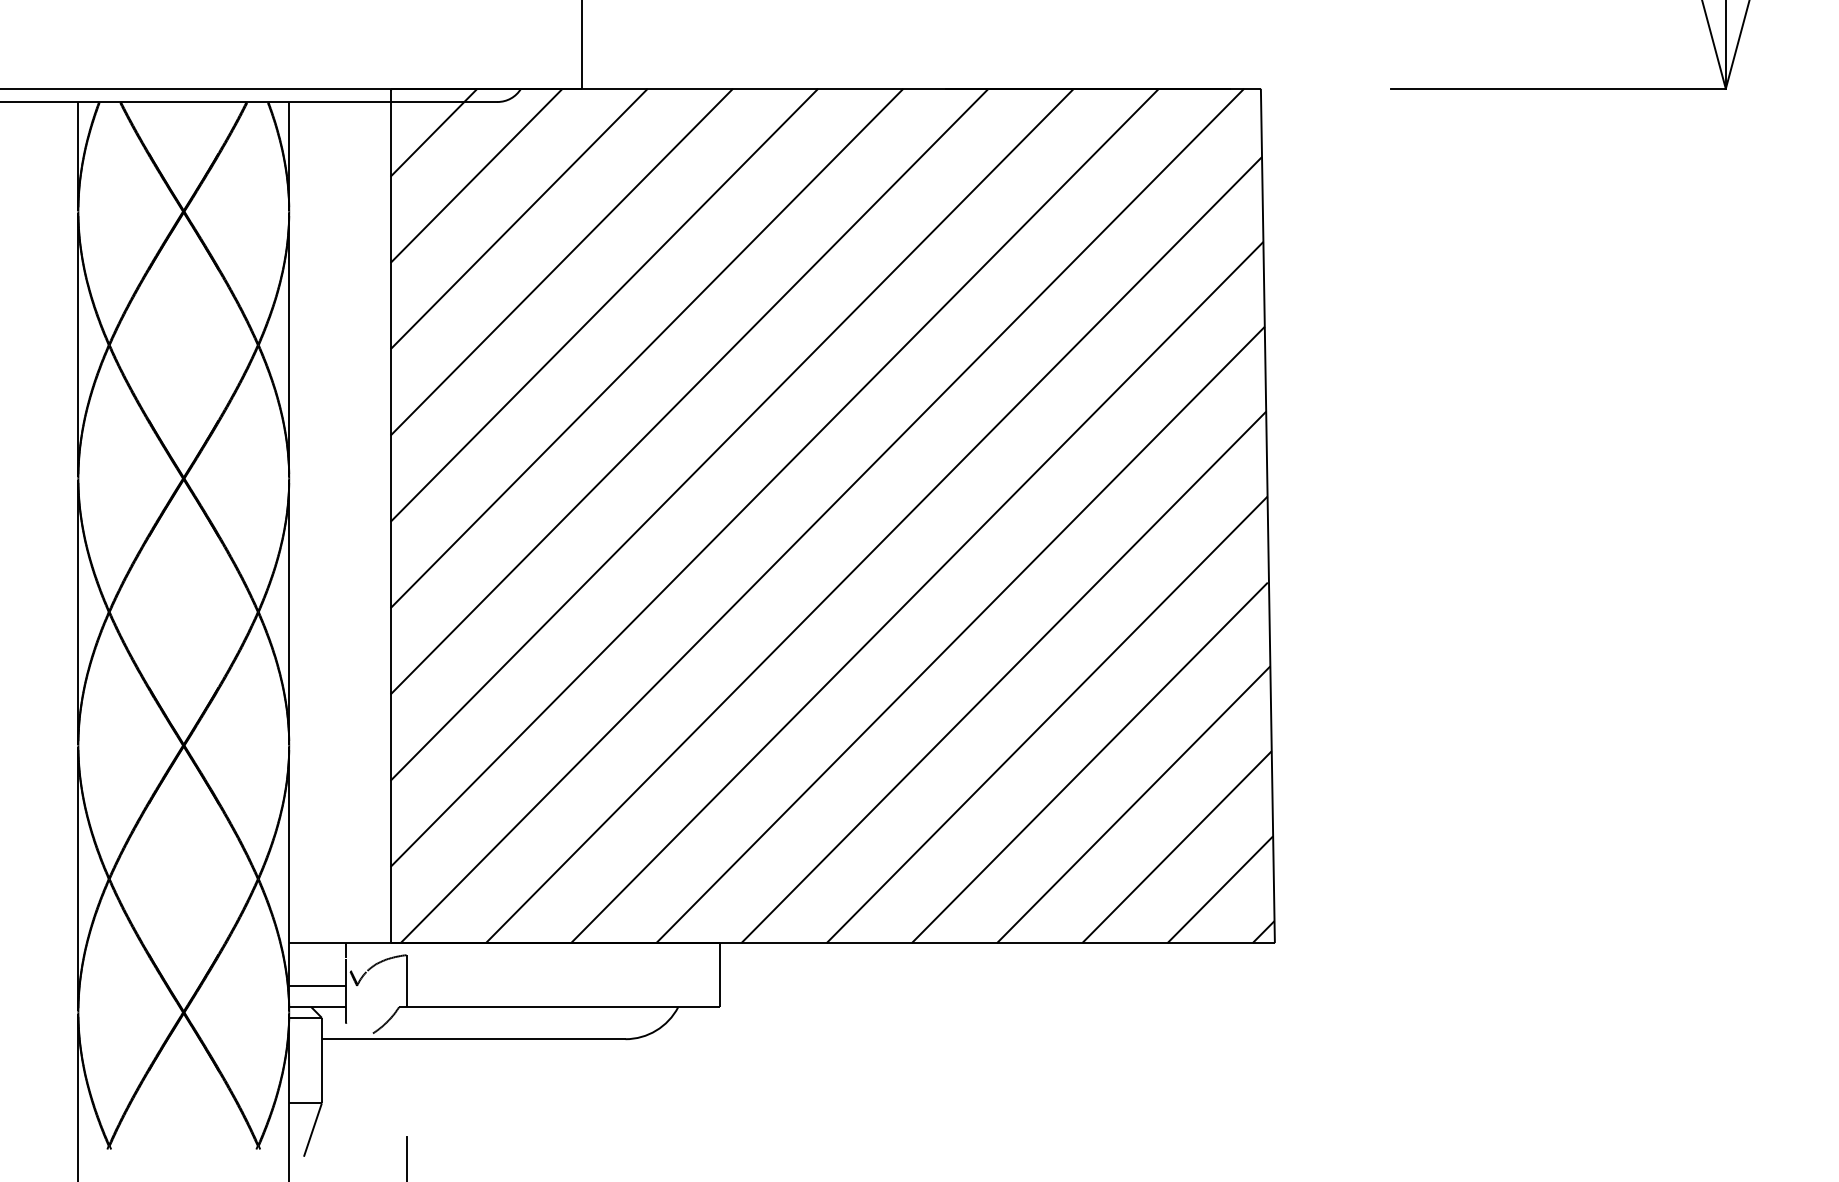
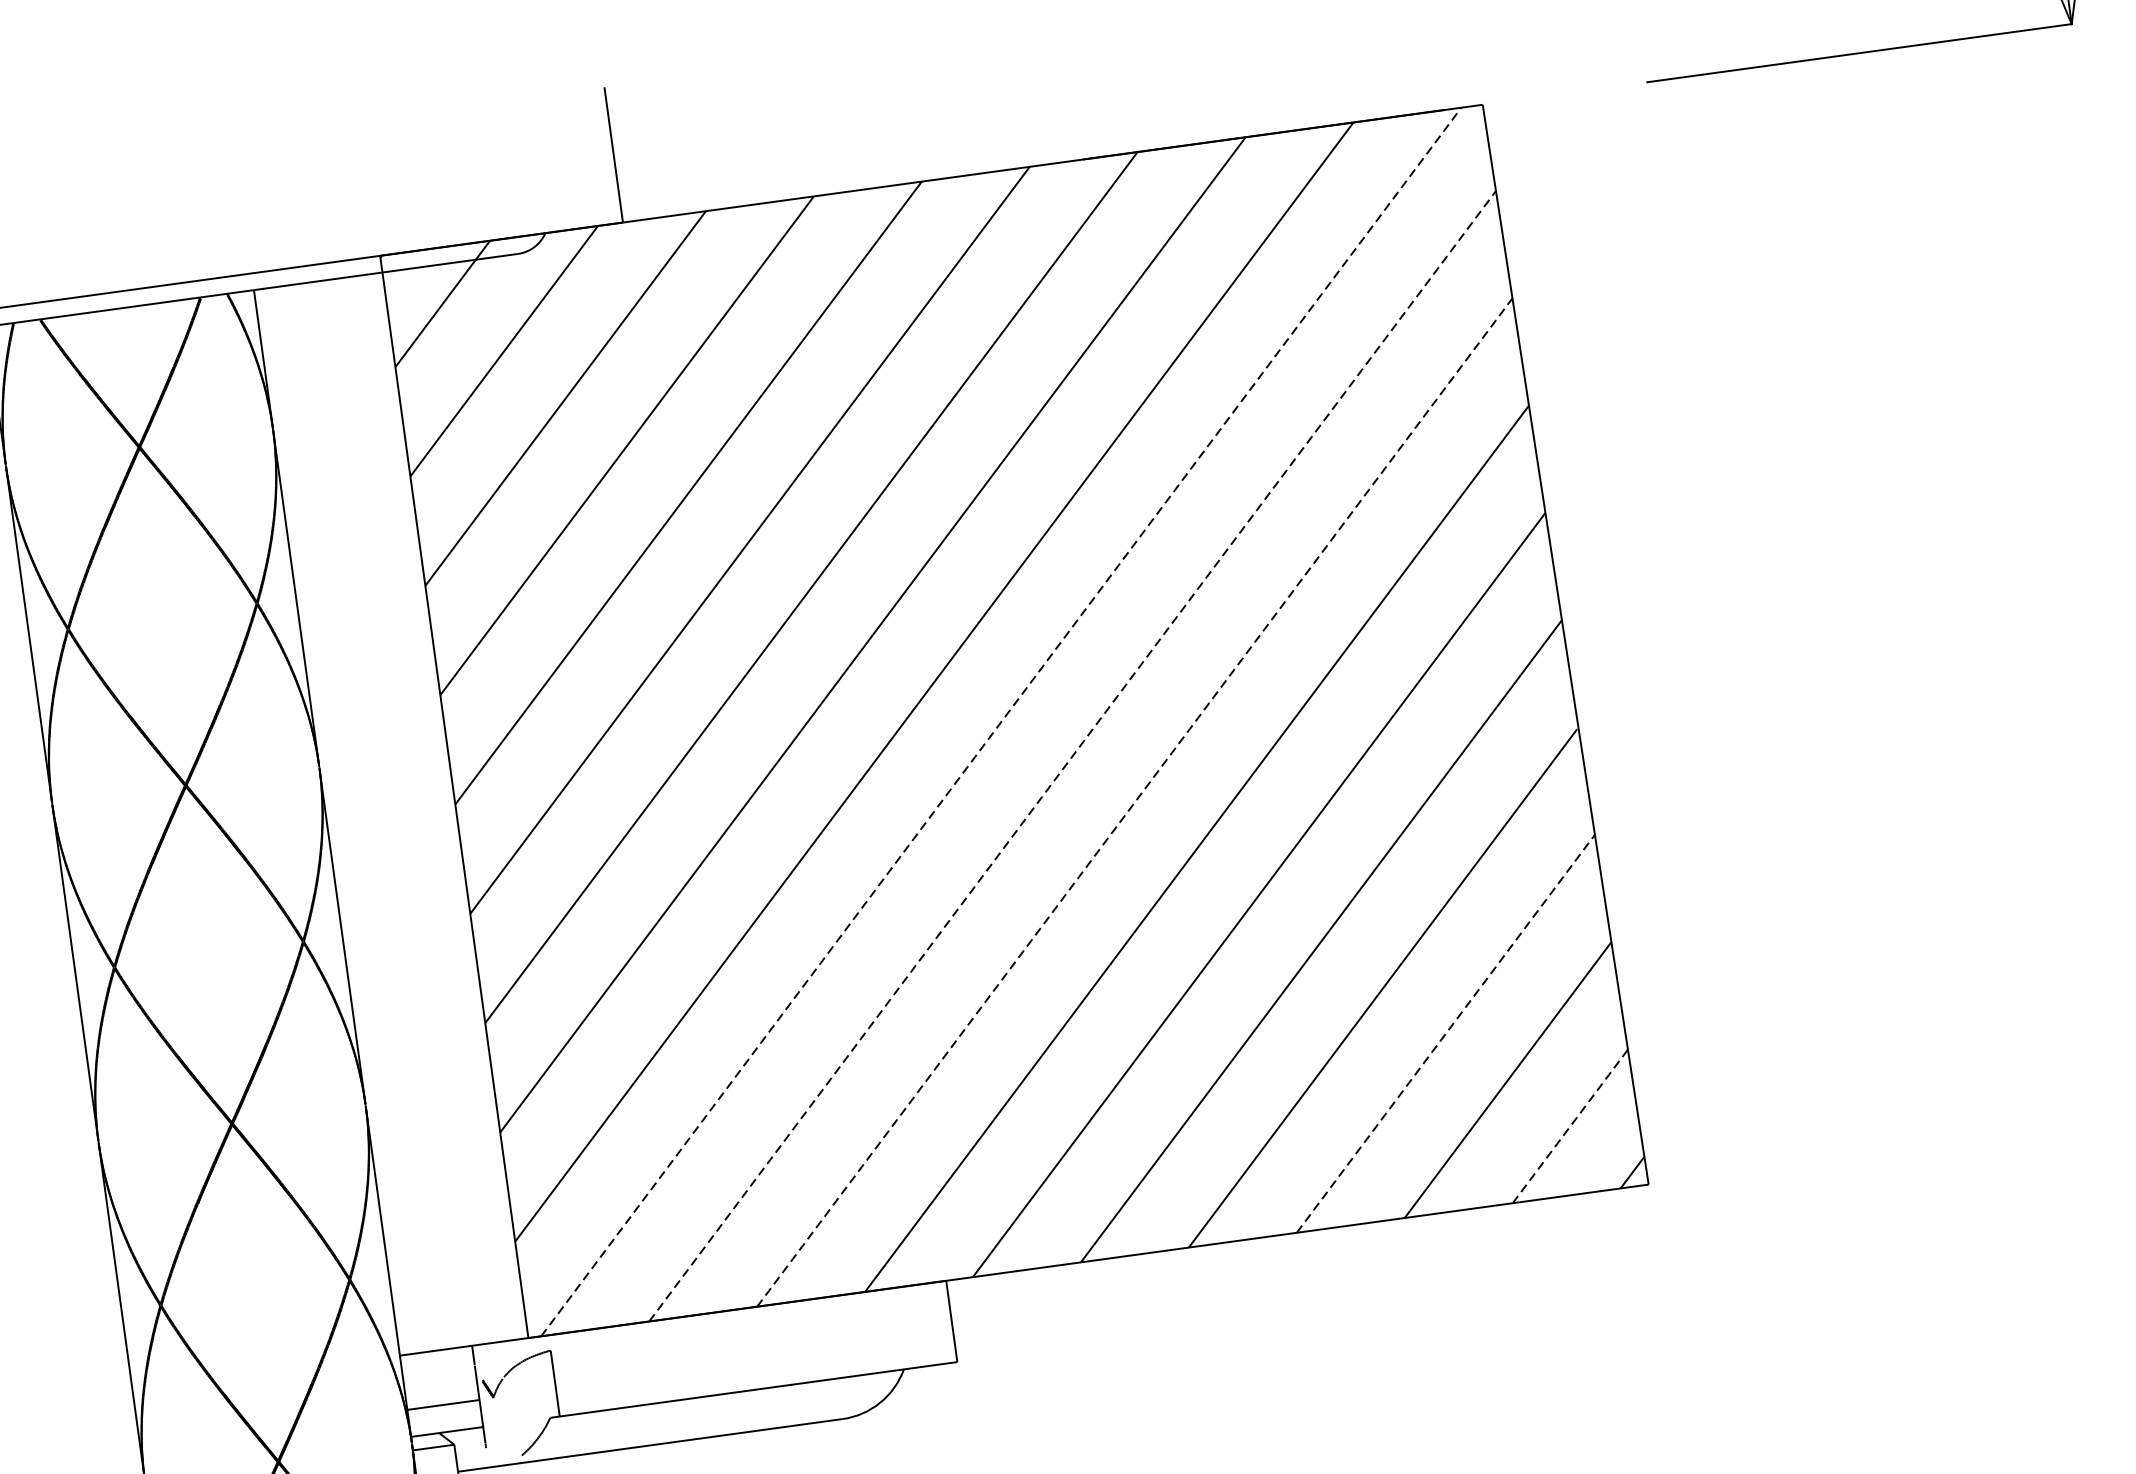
line: (822, 515) -> (1001, 721), solid -> dashed
line: (874, 549) -> (1073, 755), solid -> dashed
line: (917, 592) -> (1135, 802), solid -> dashed
line: (1134, 804) -> (1446, 1033), solid -> dashed
line: (1220, 889) -> (1570, 1126), solid -> dashed

